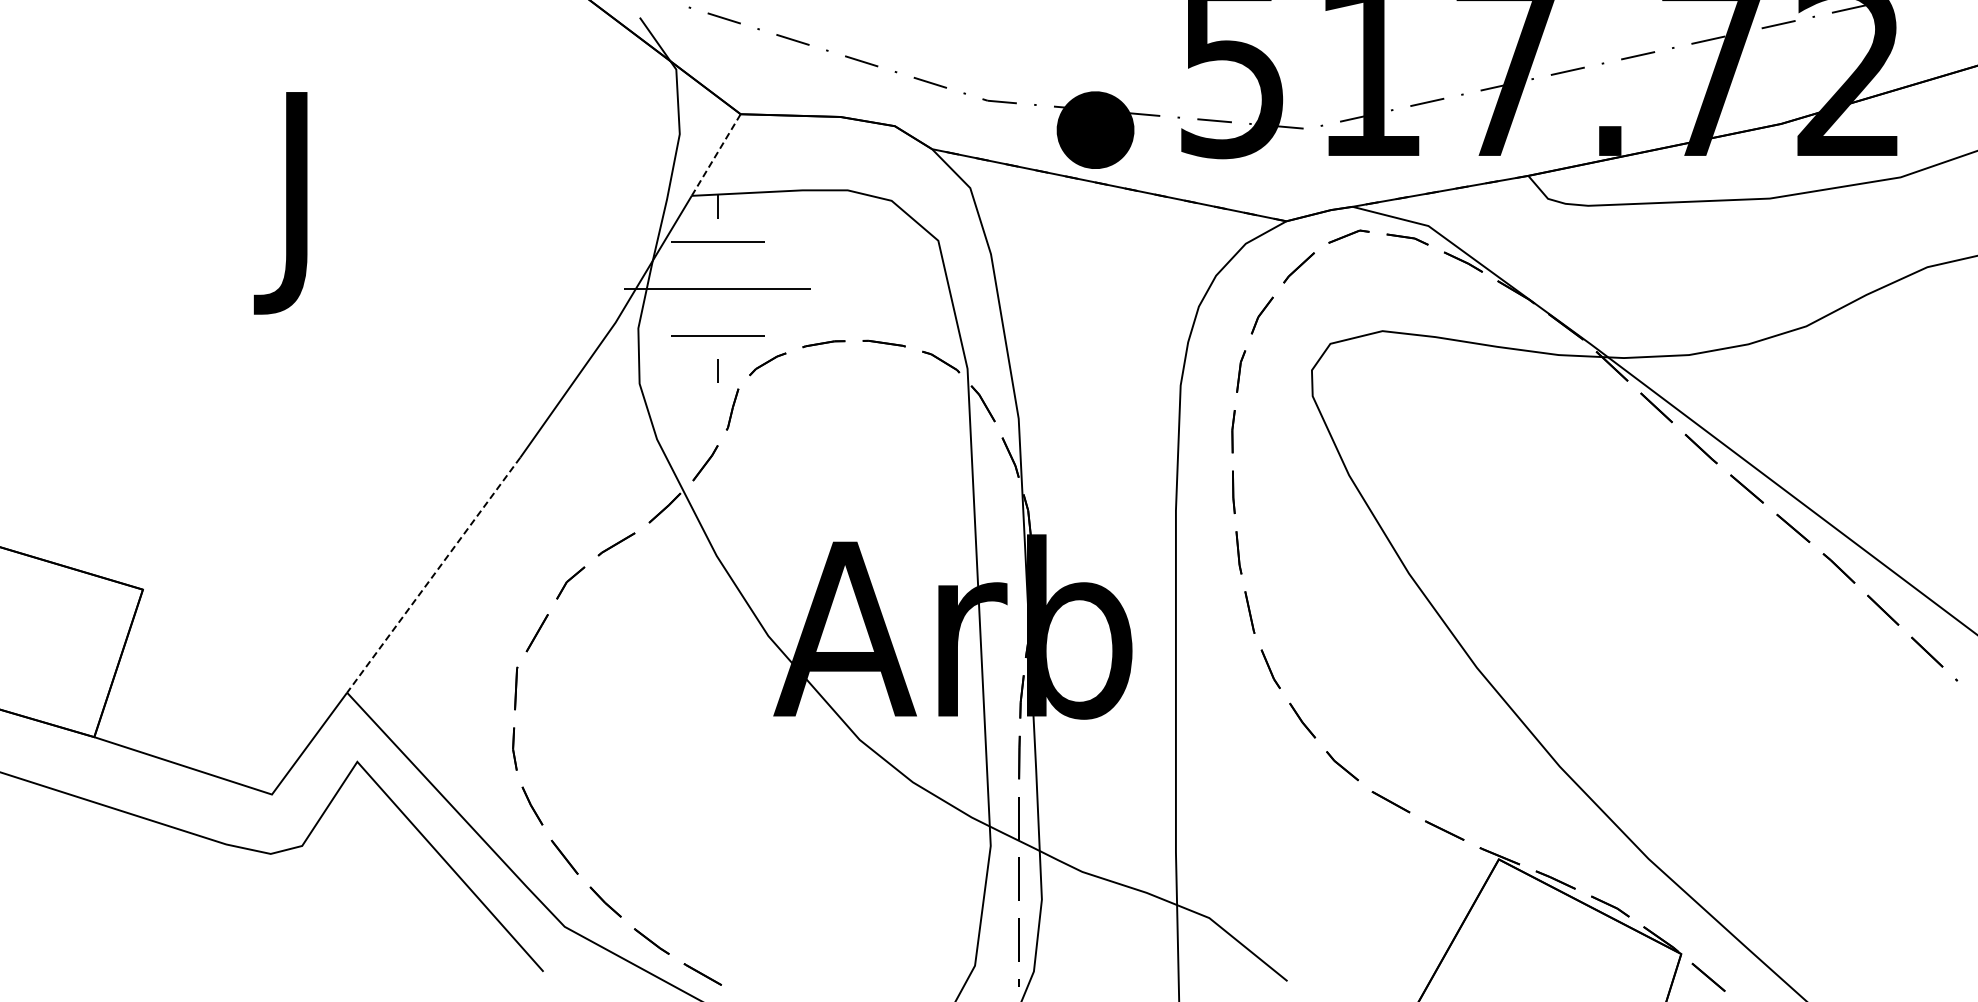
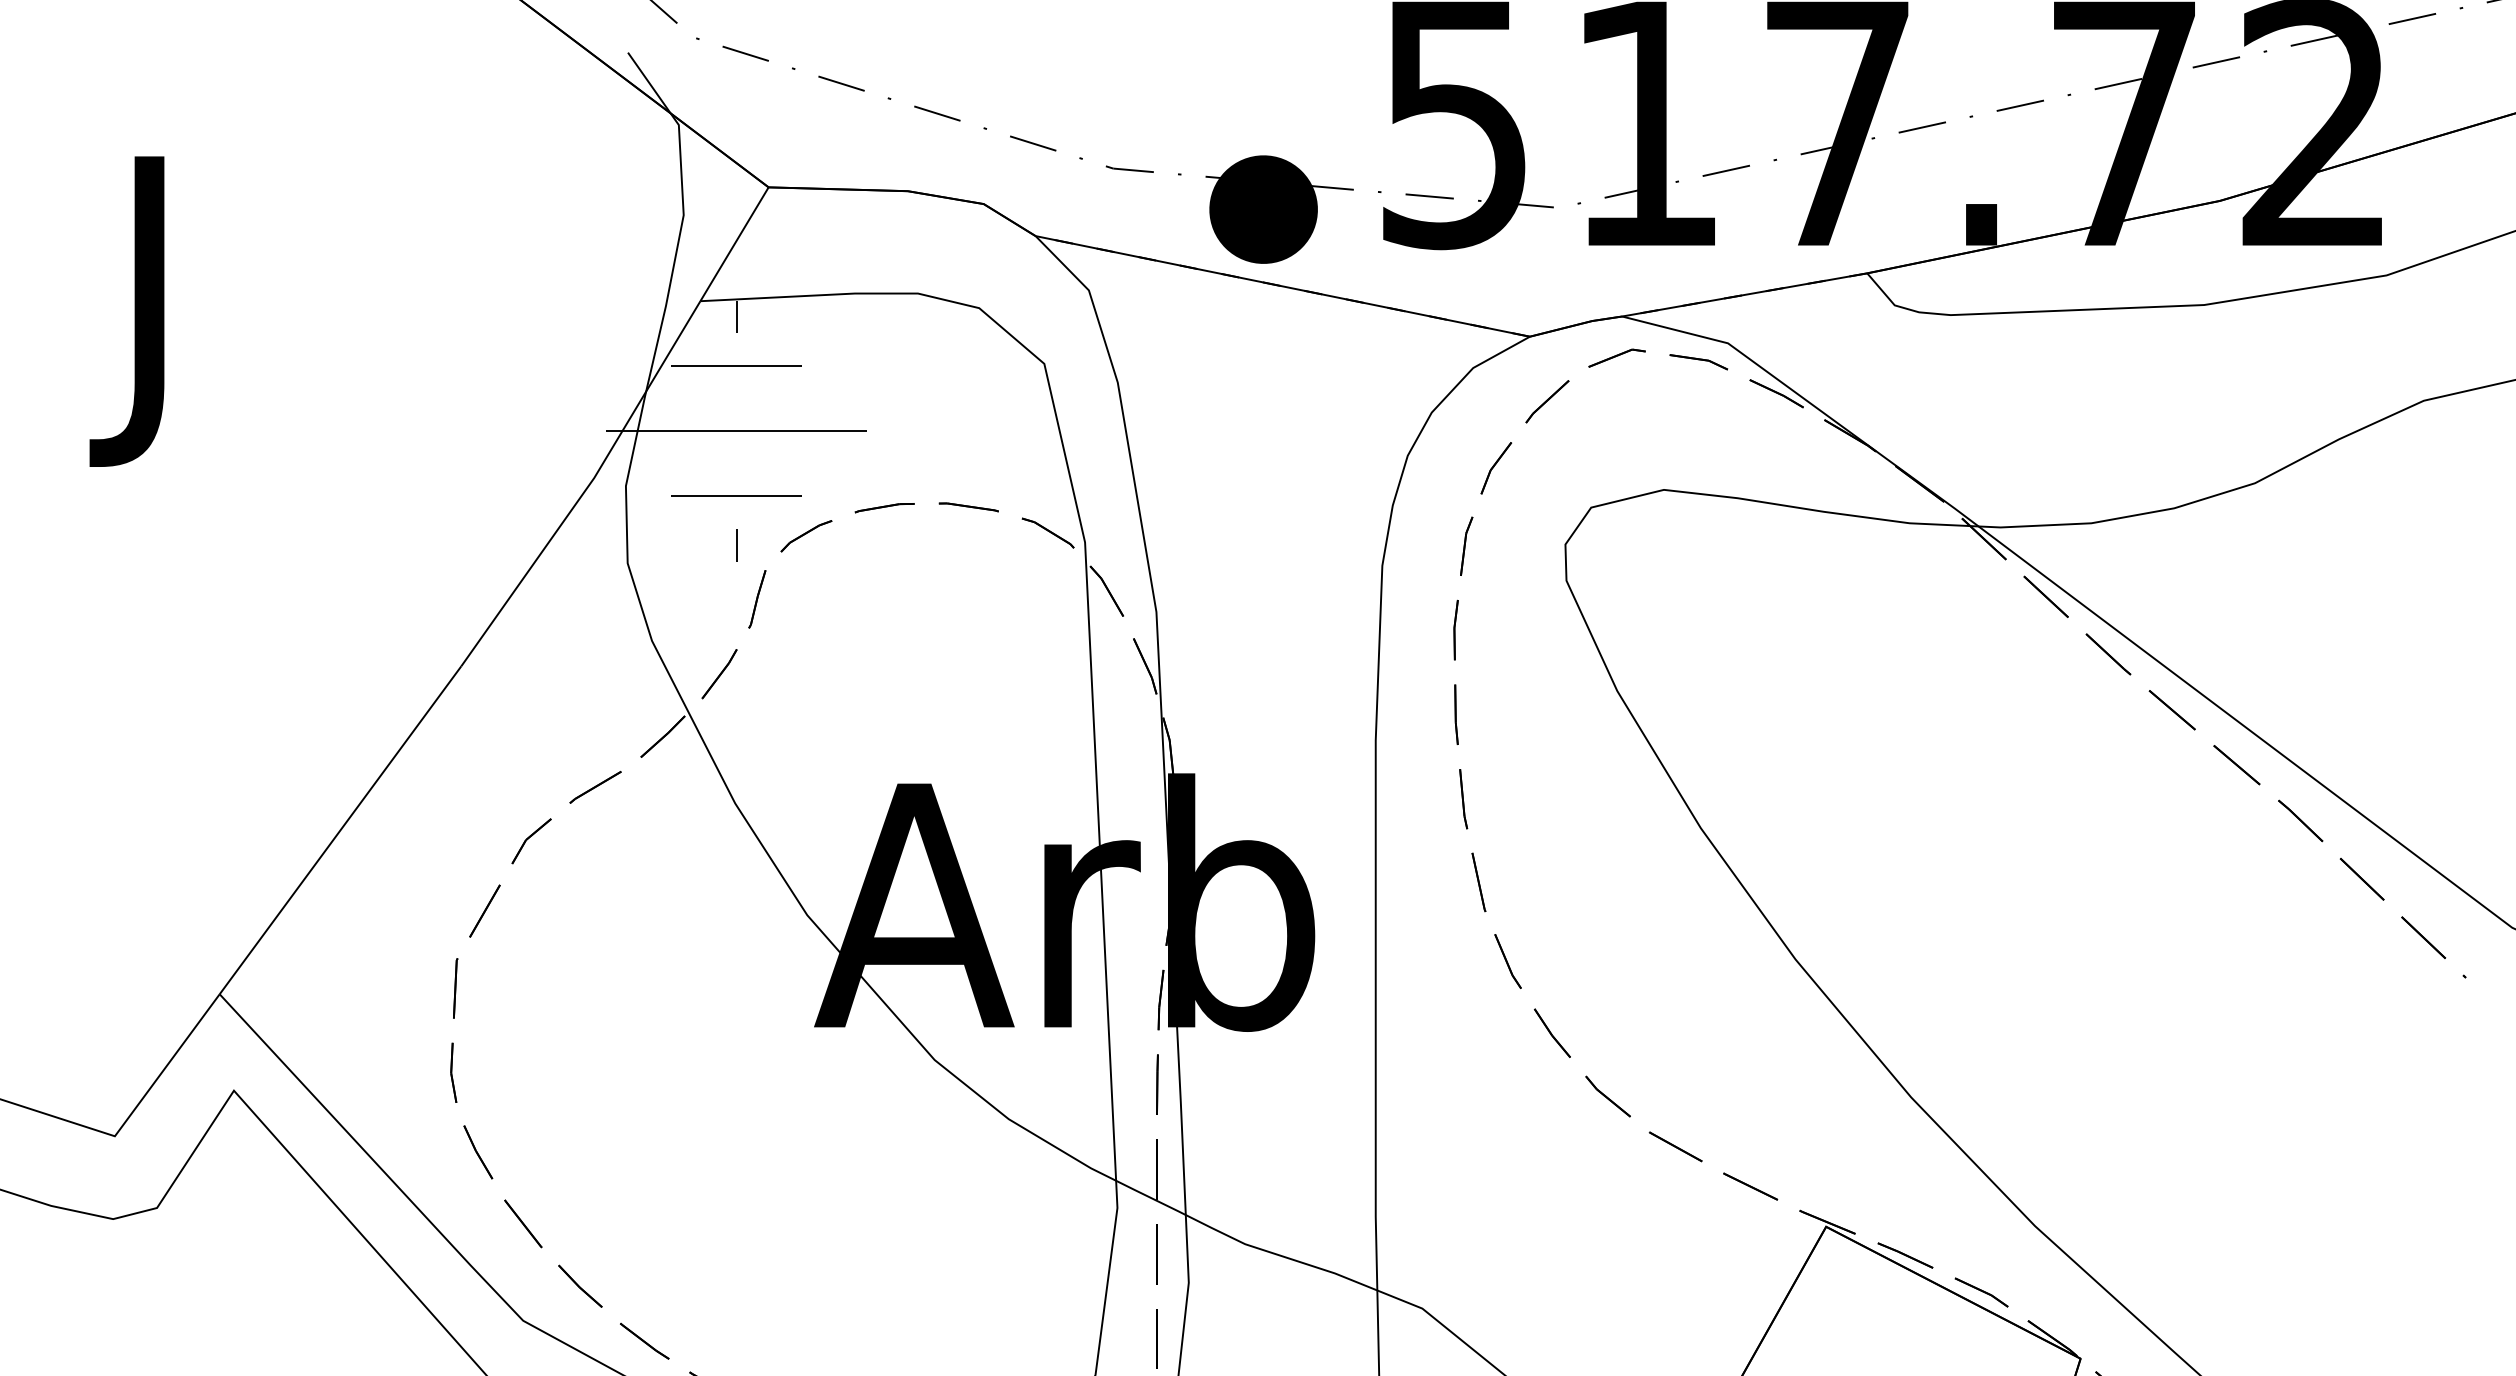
line: (716, 155) -> (734, 244), dashed -> solid
line: (433, 575) -> (340, 830), dashed -> solid

